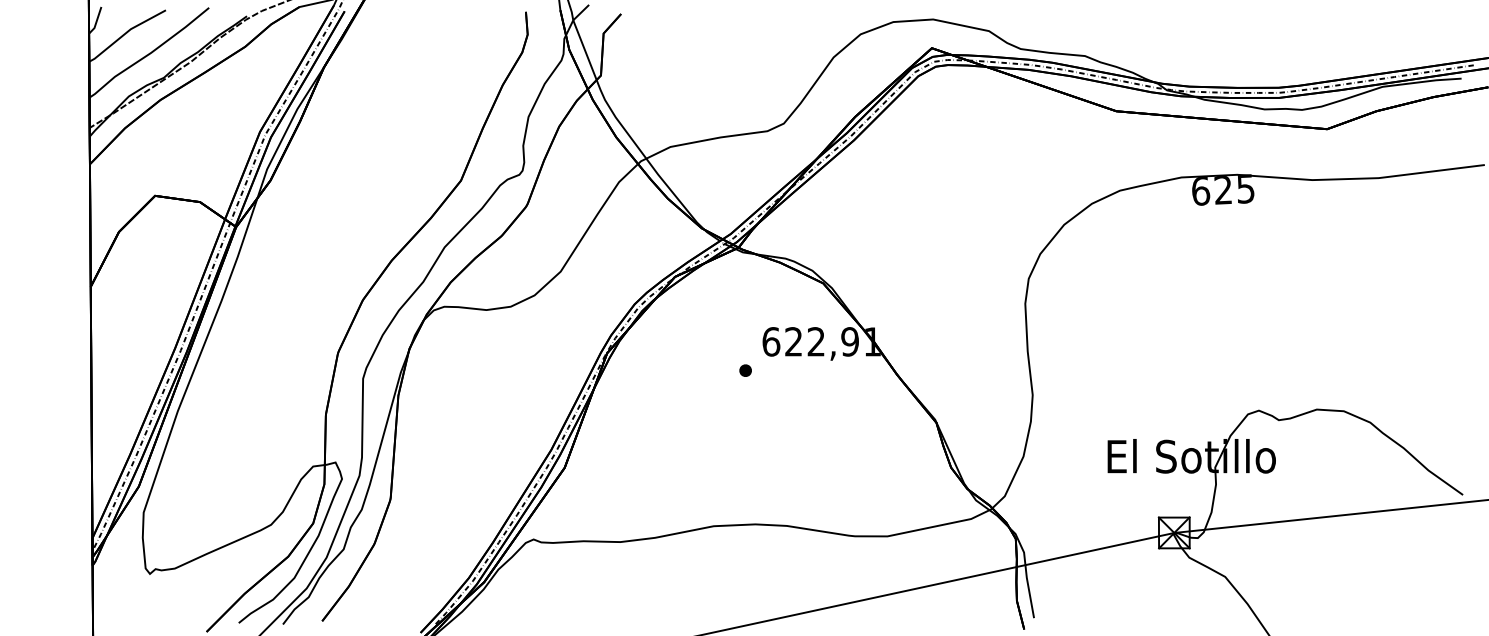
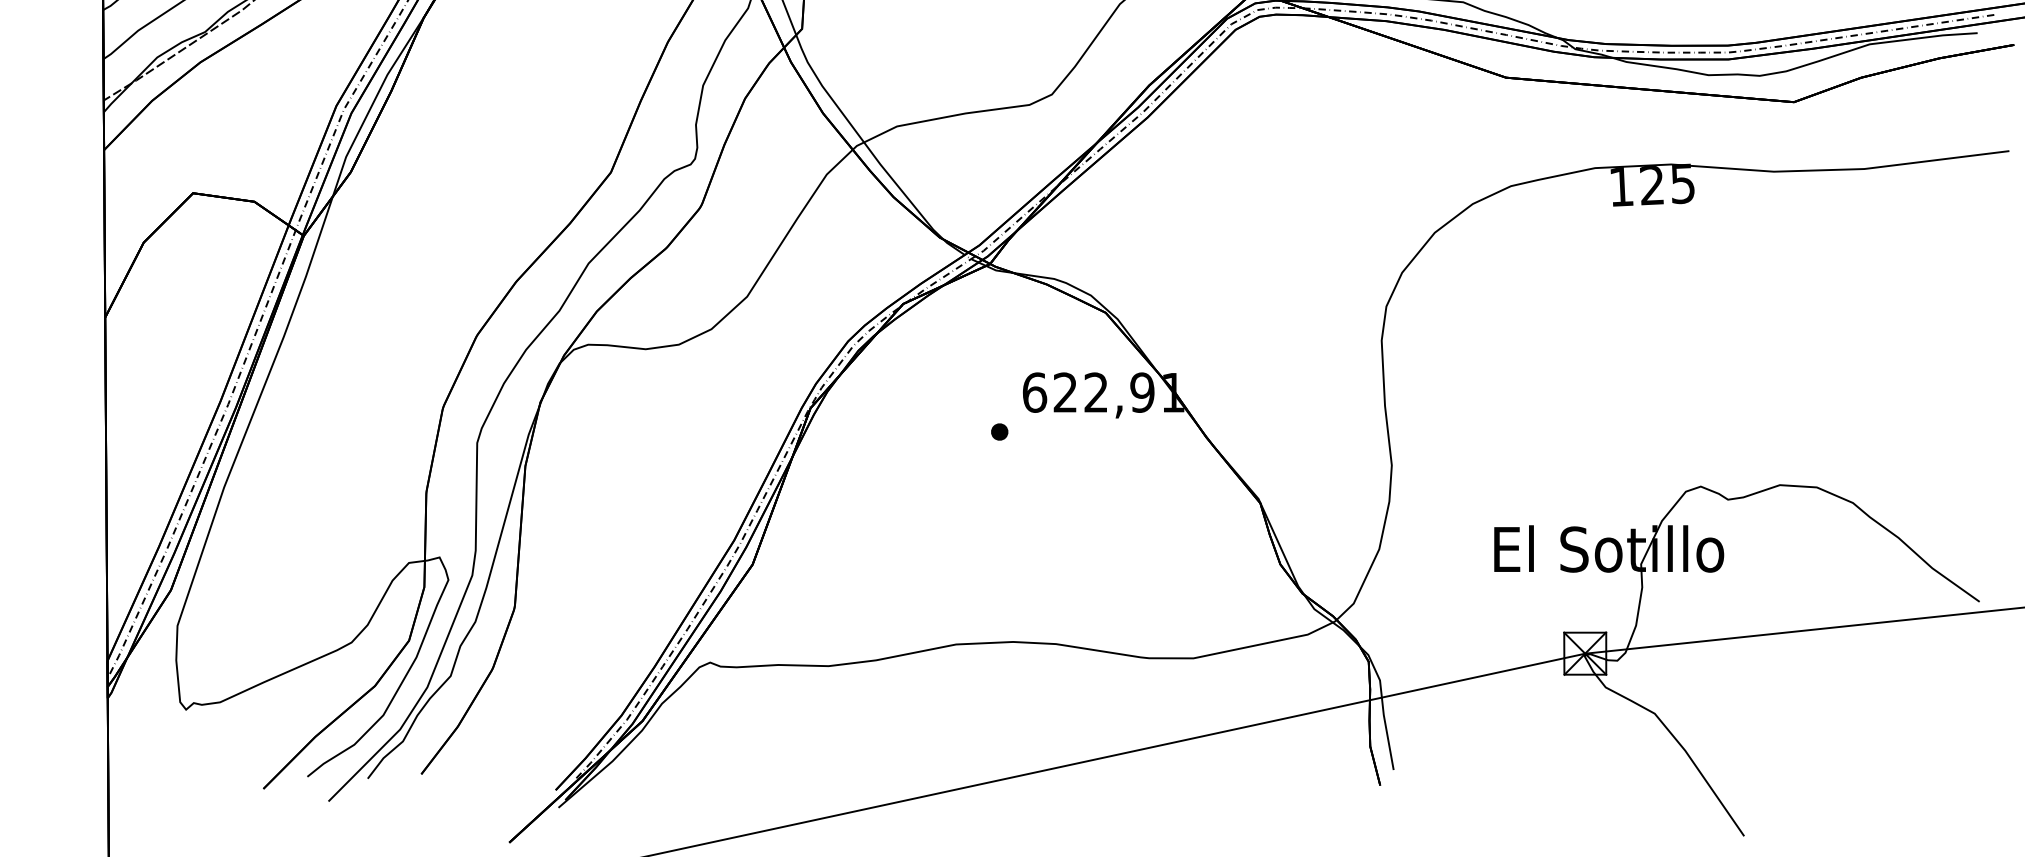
text: (1201, 191) -> (1622, 187), 625 -> 125

